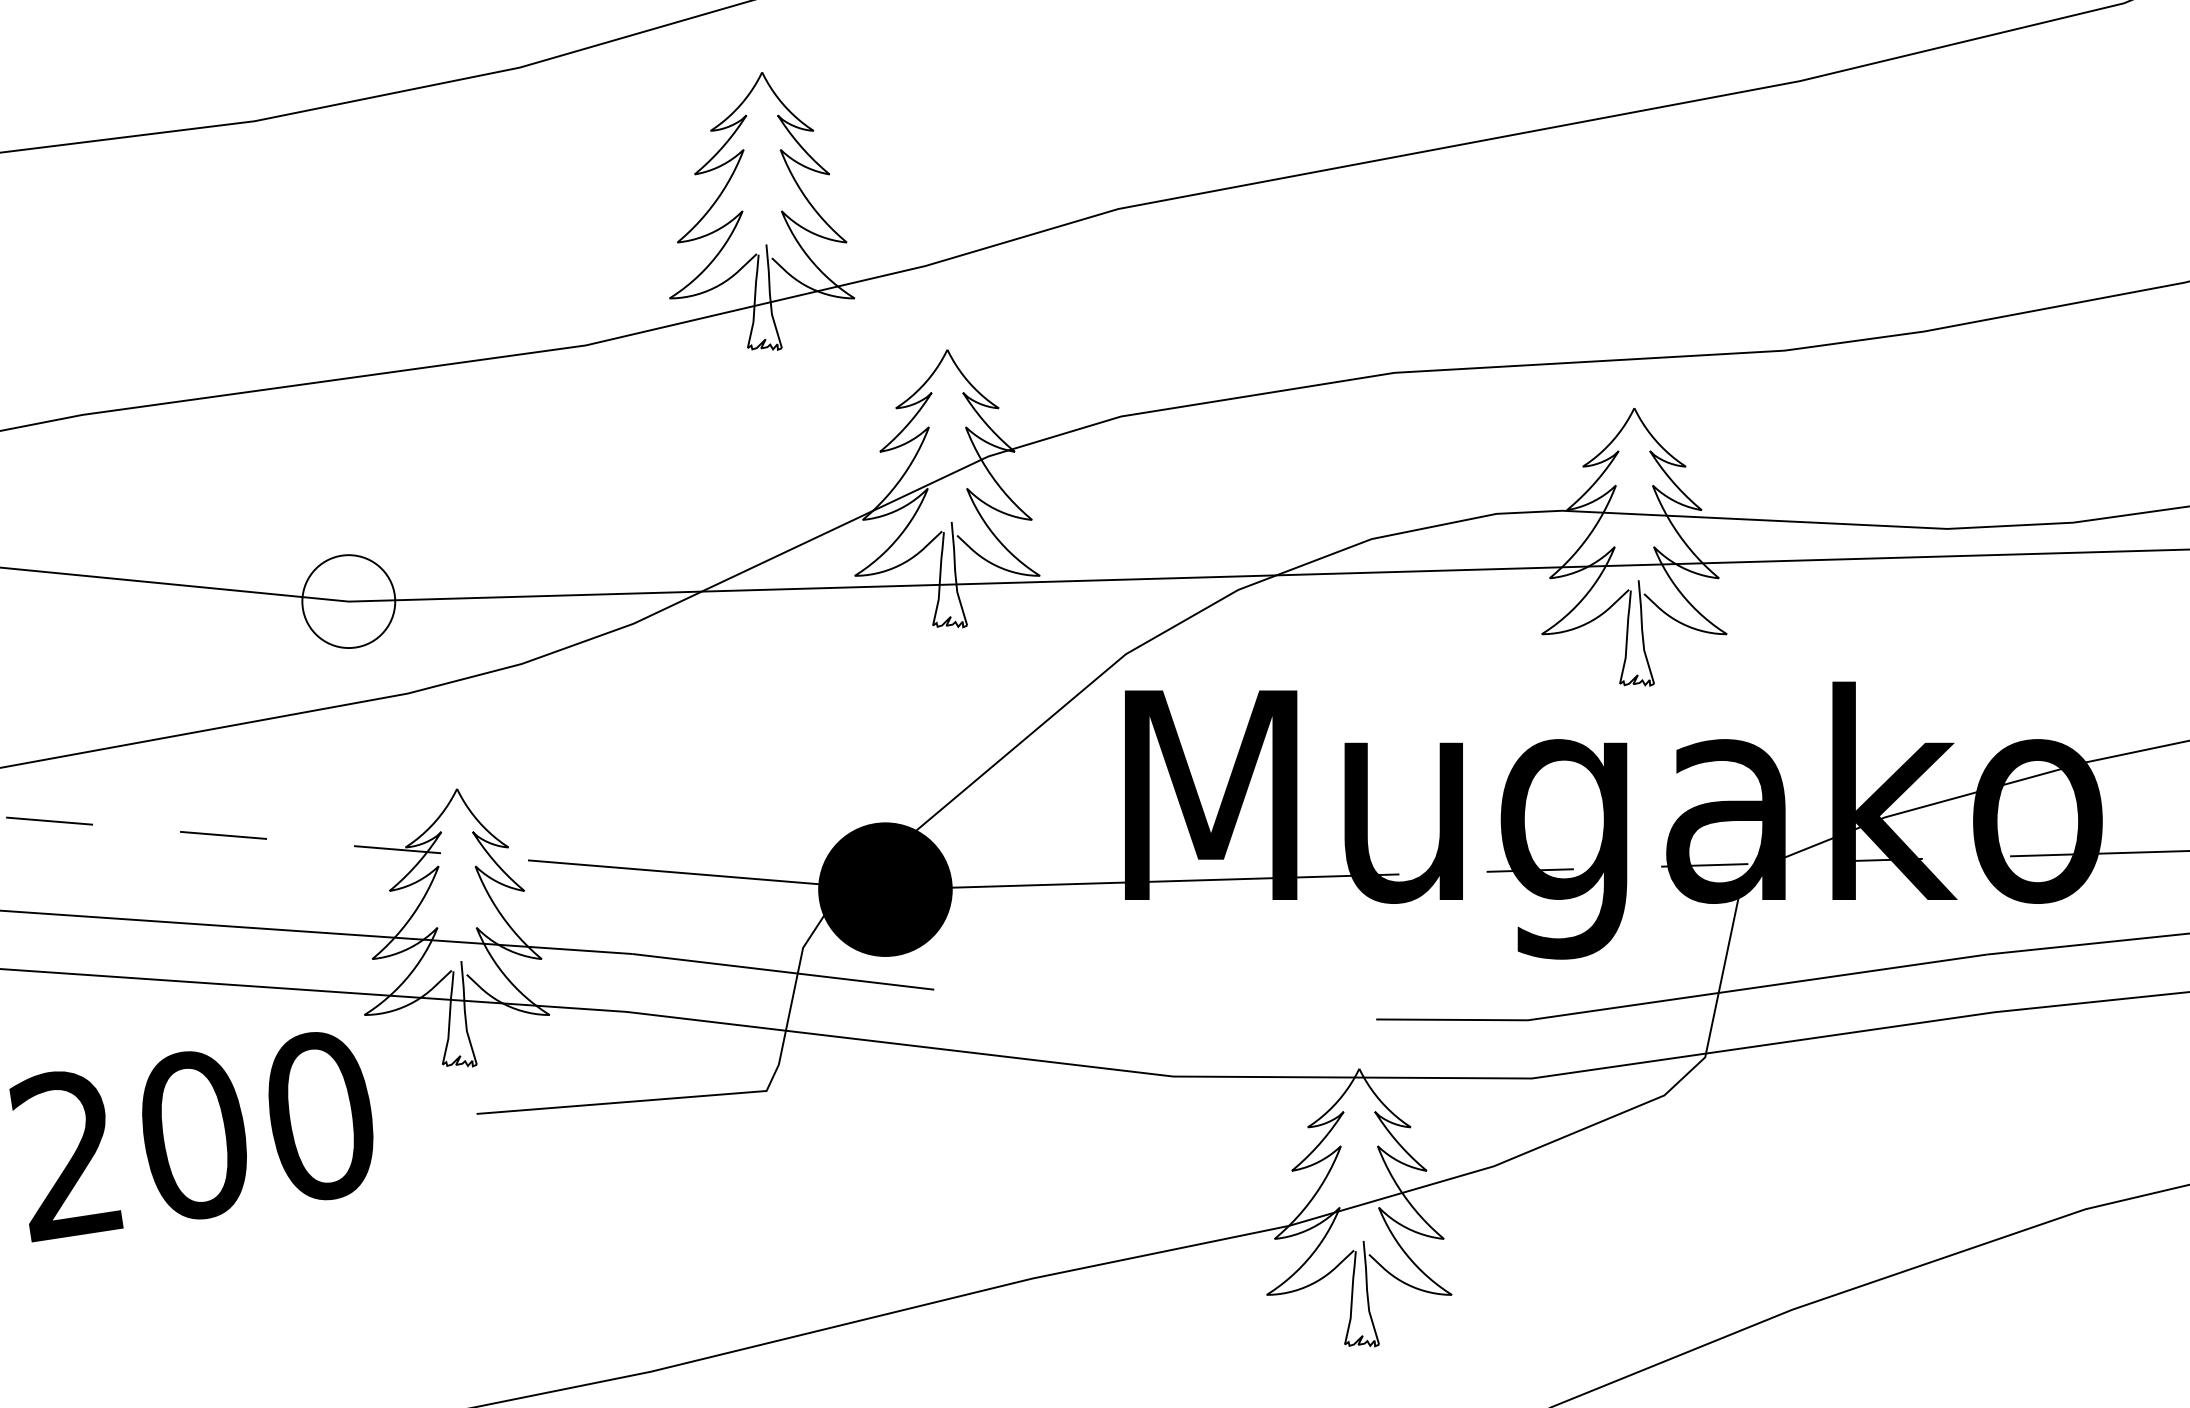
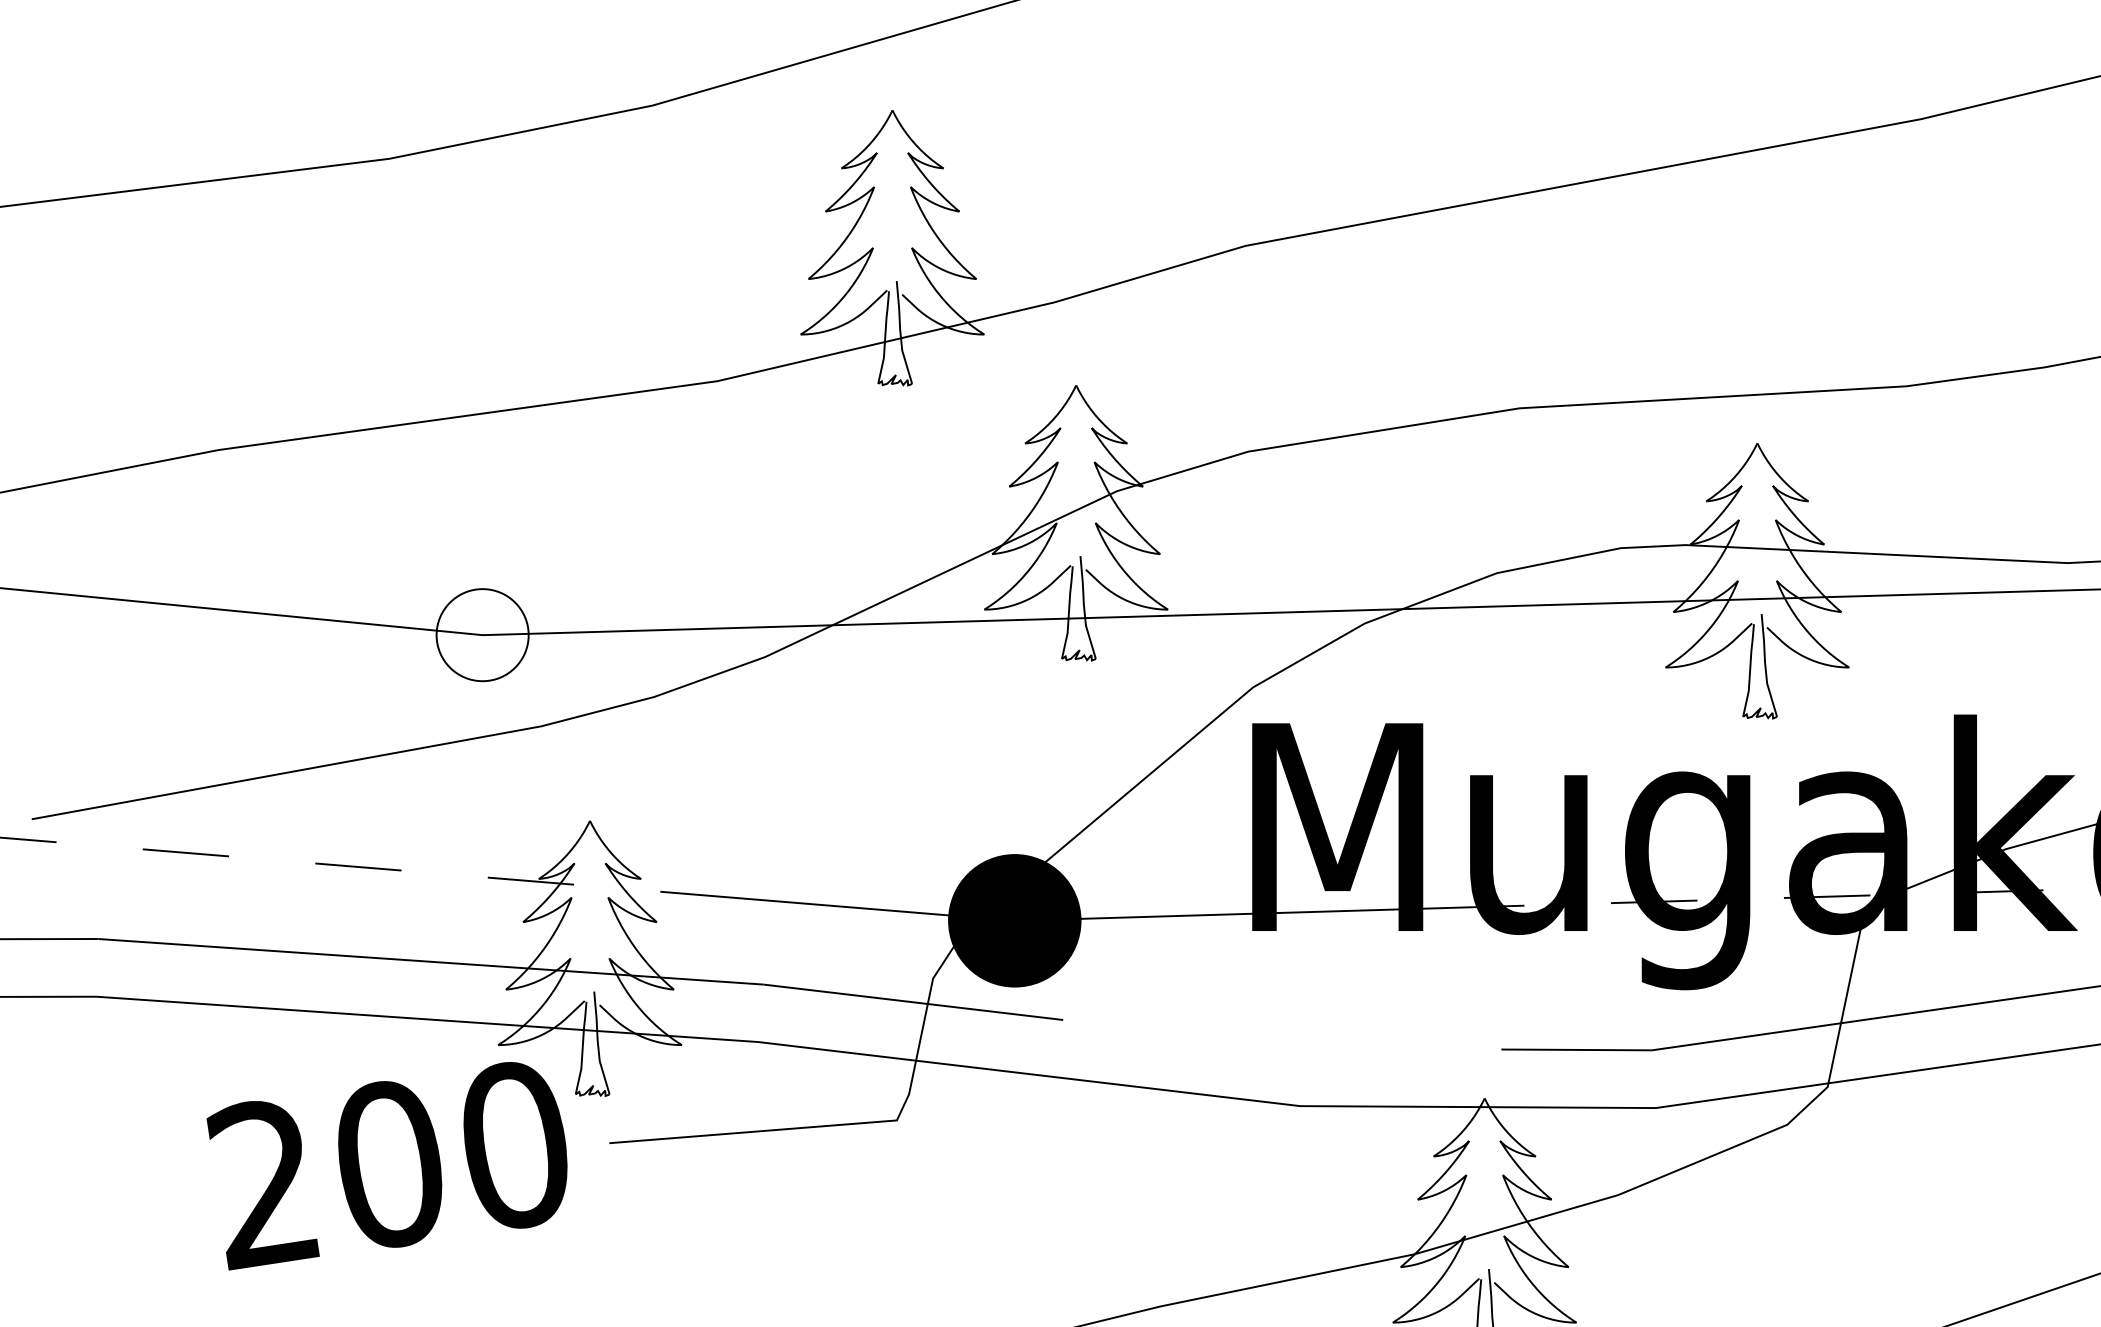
text: (191, 1137) -> (387, 1166), moved

